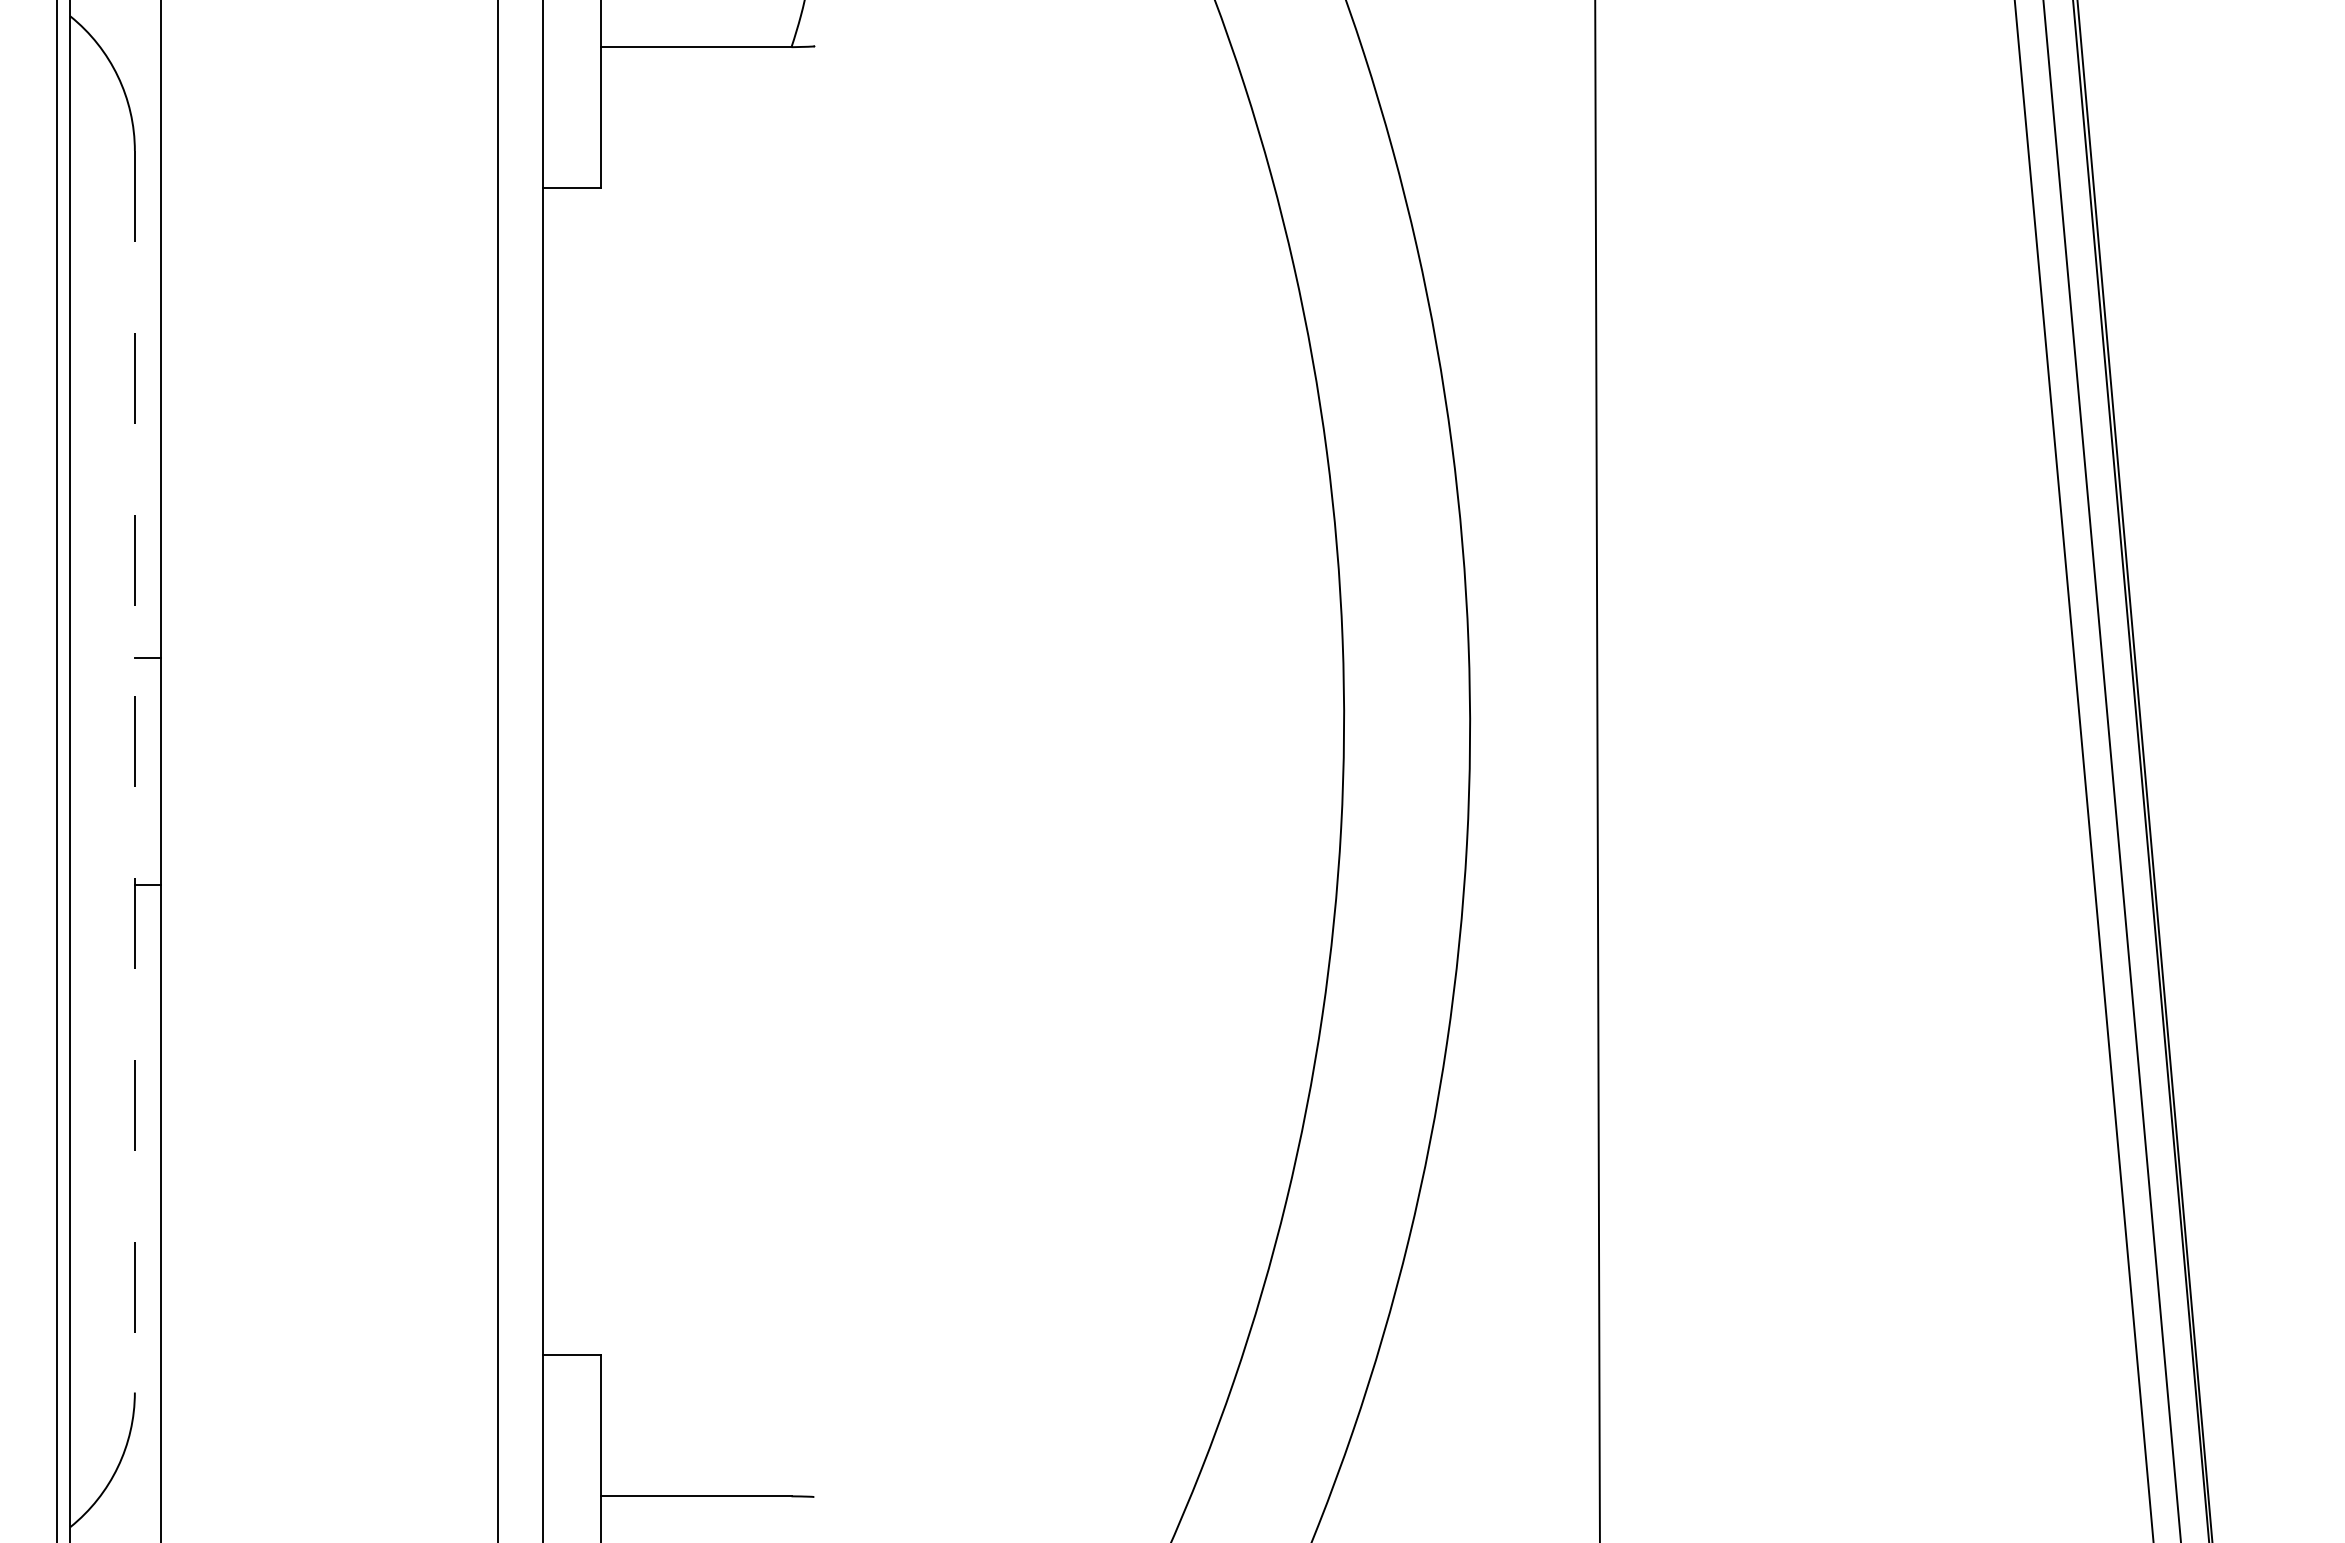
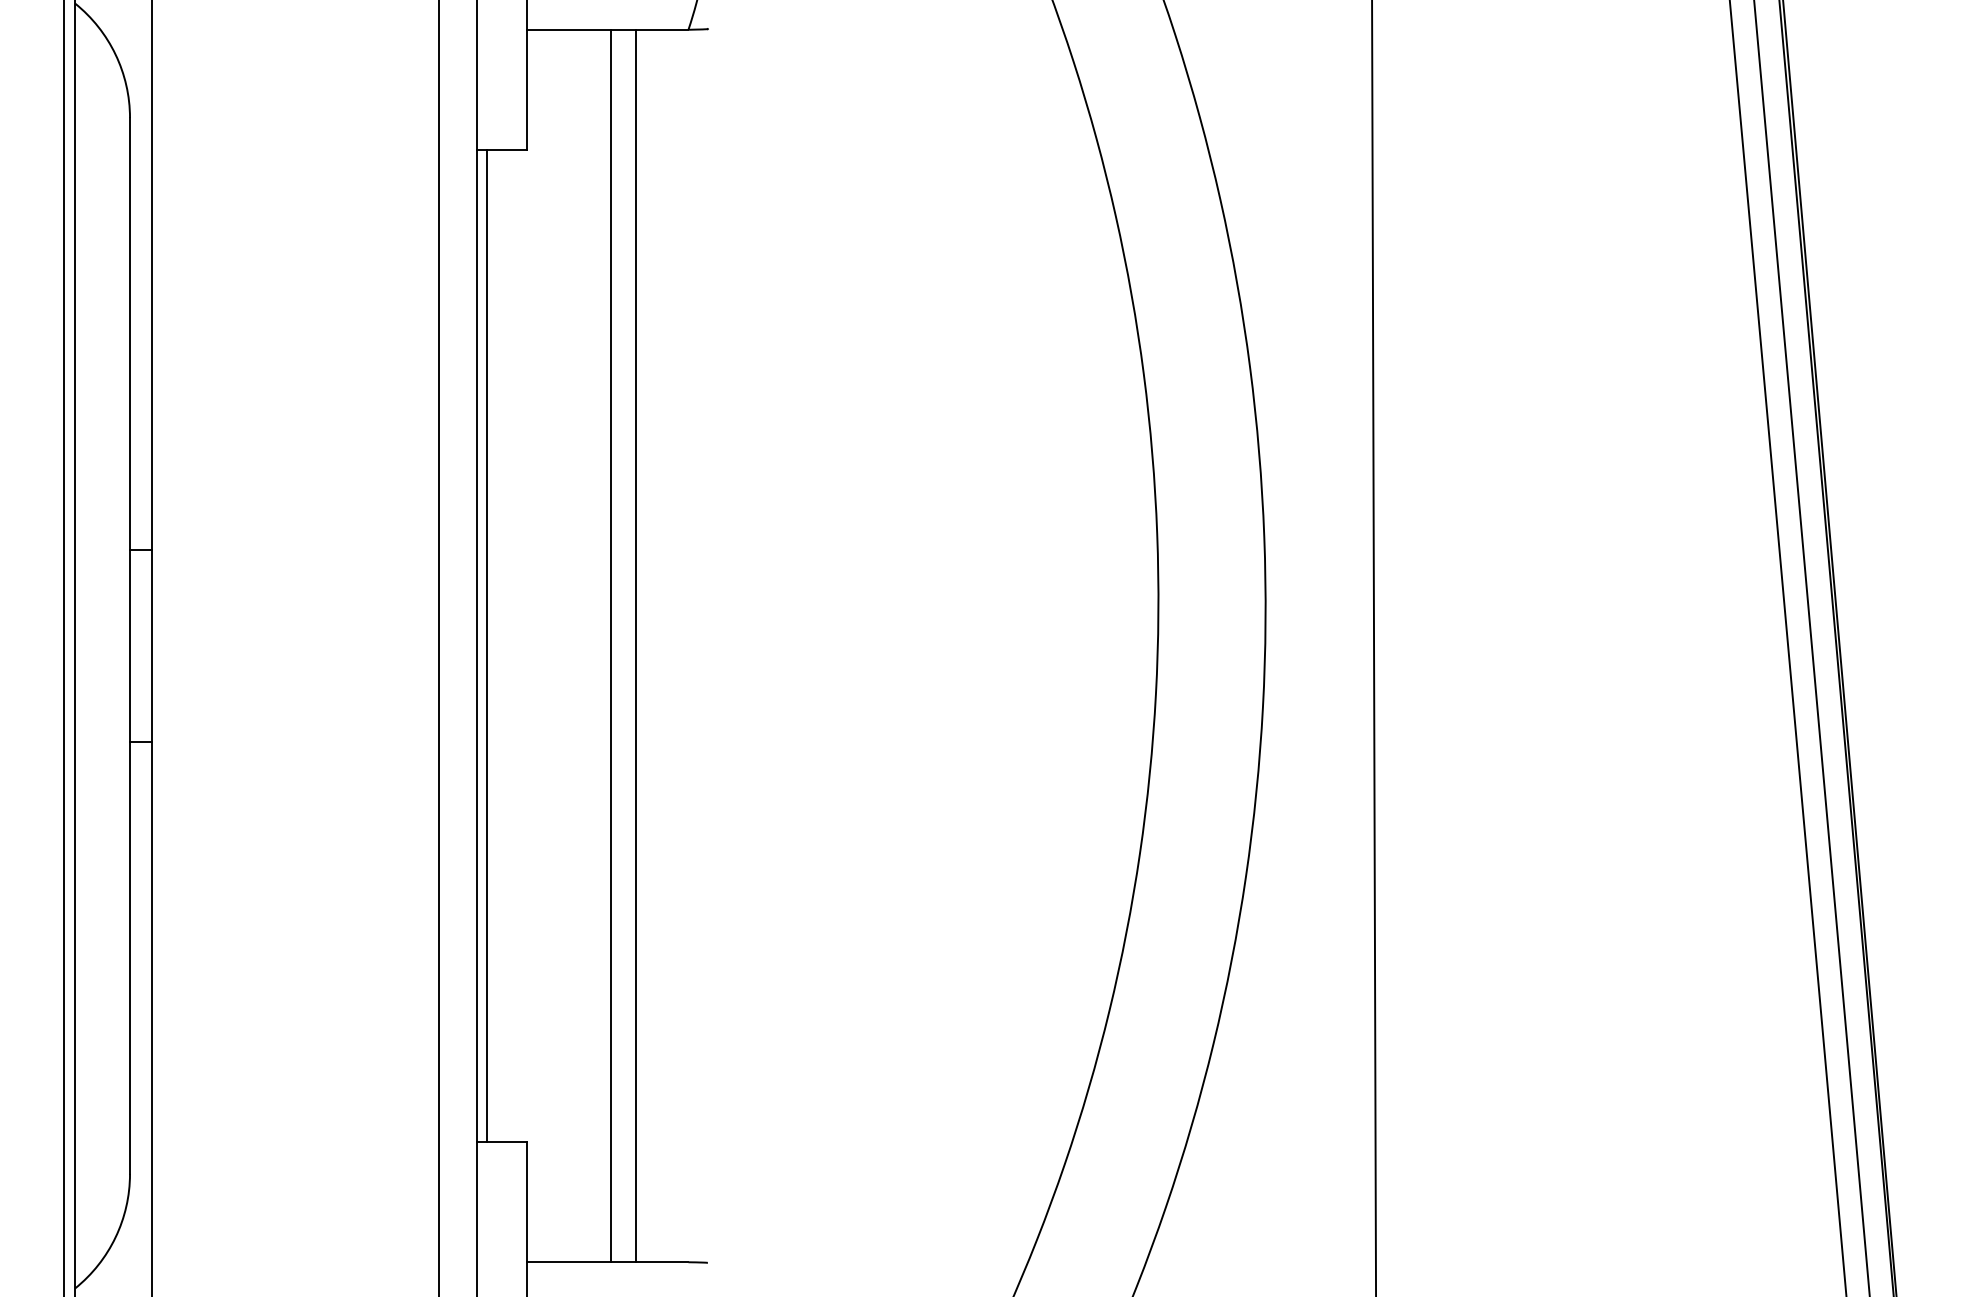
line: (134, 771) -> (129, 645), dashed -> solid
line: (554, 771) -> (486, 645), added
line: (699, 771) -> (610, 645), added
line: (729, 771) -> (635, 645), added

